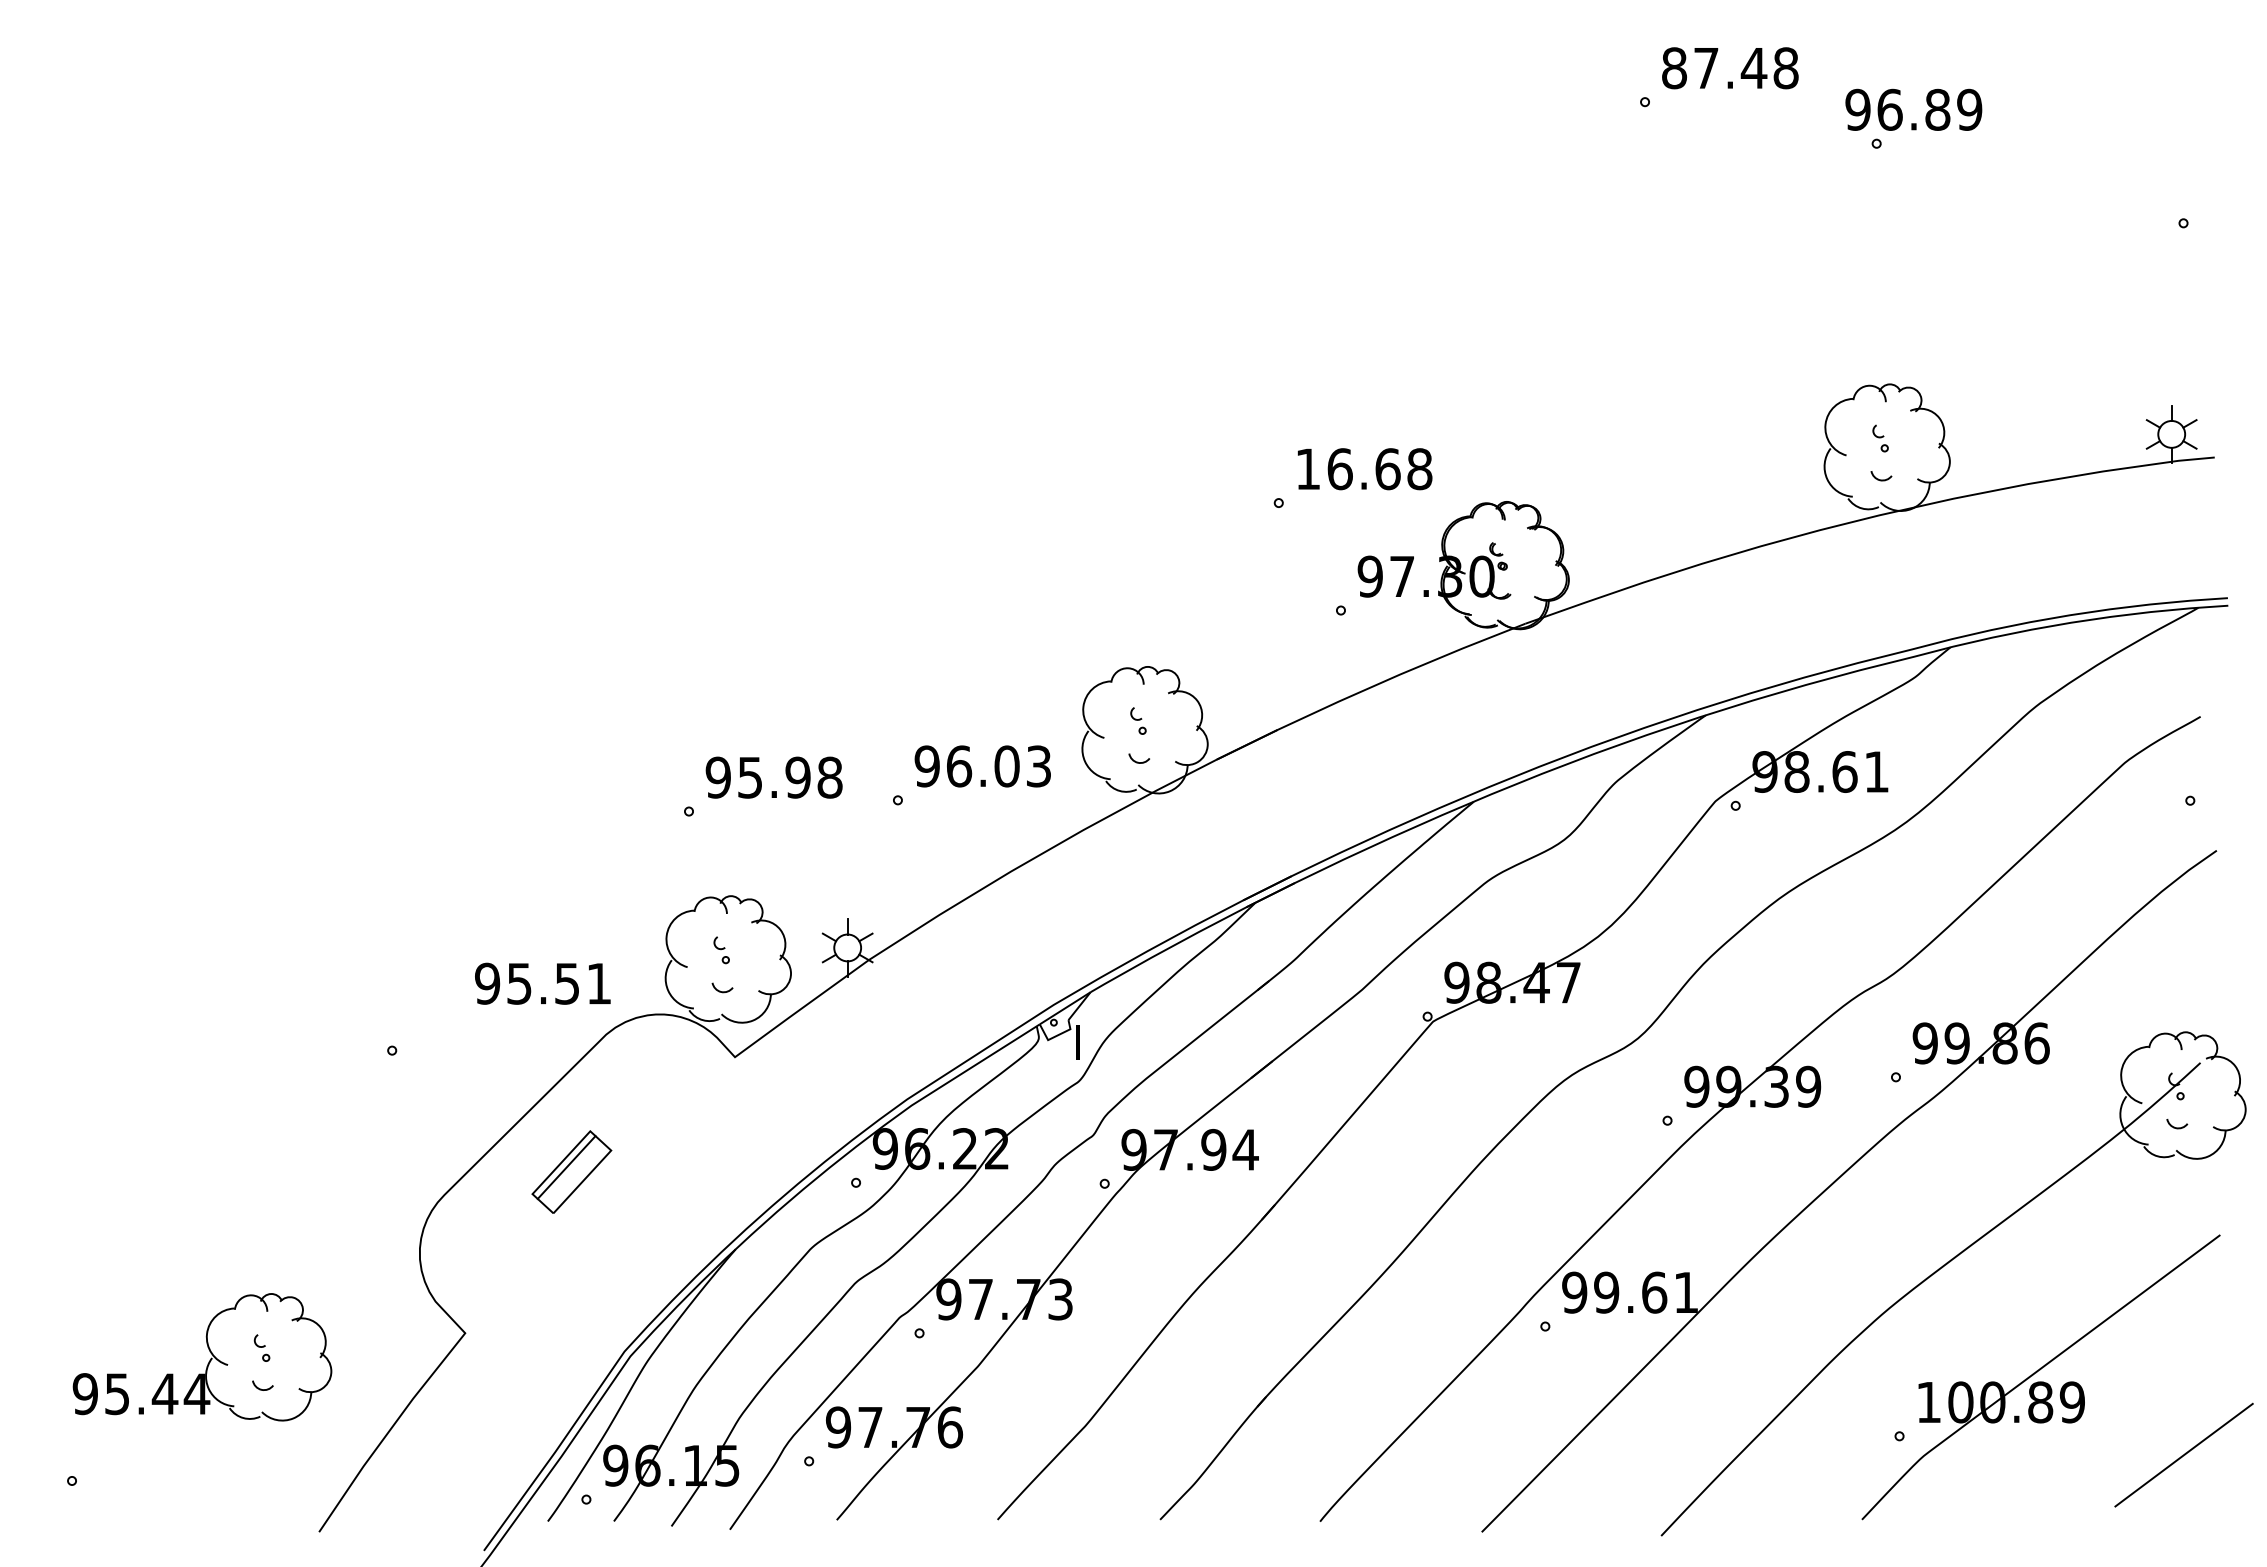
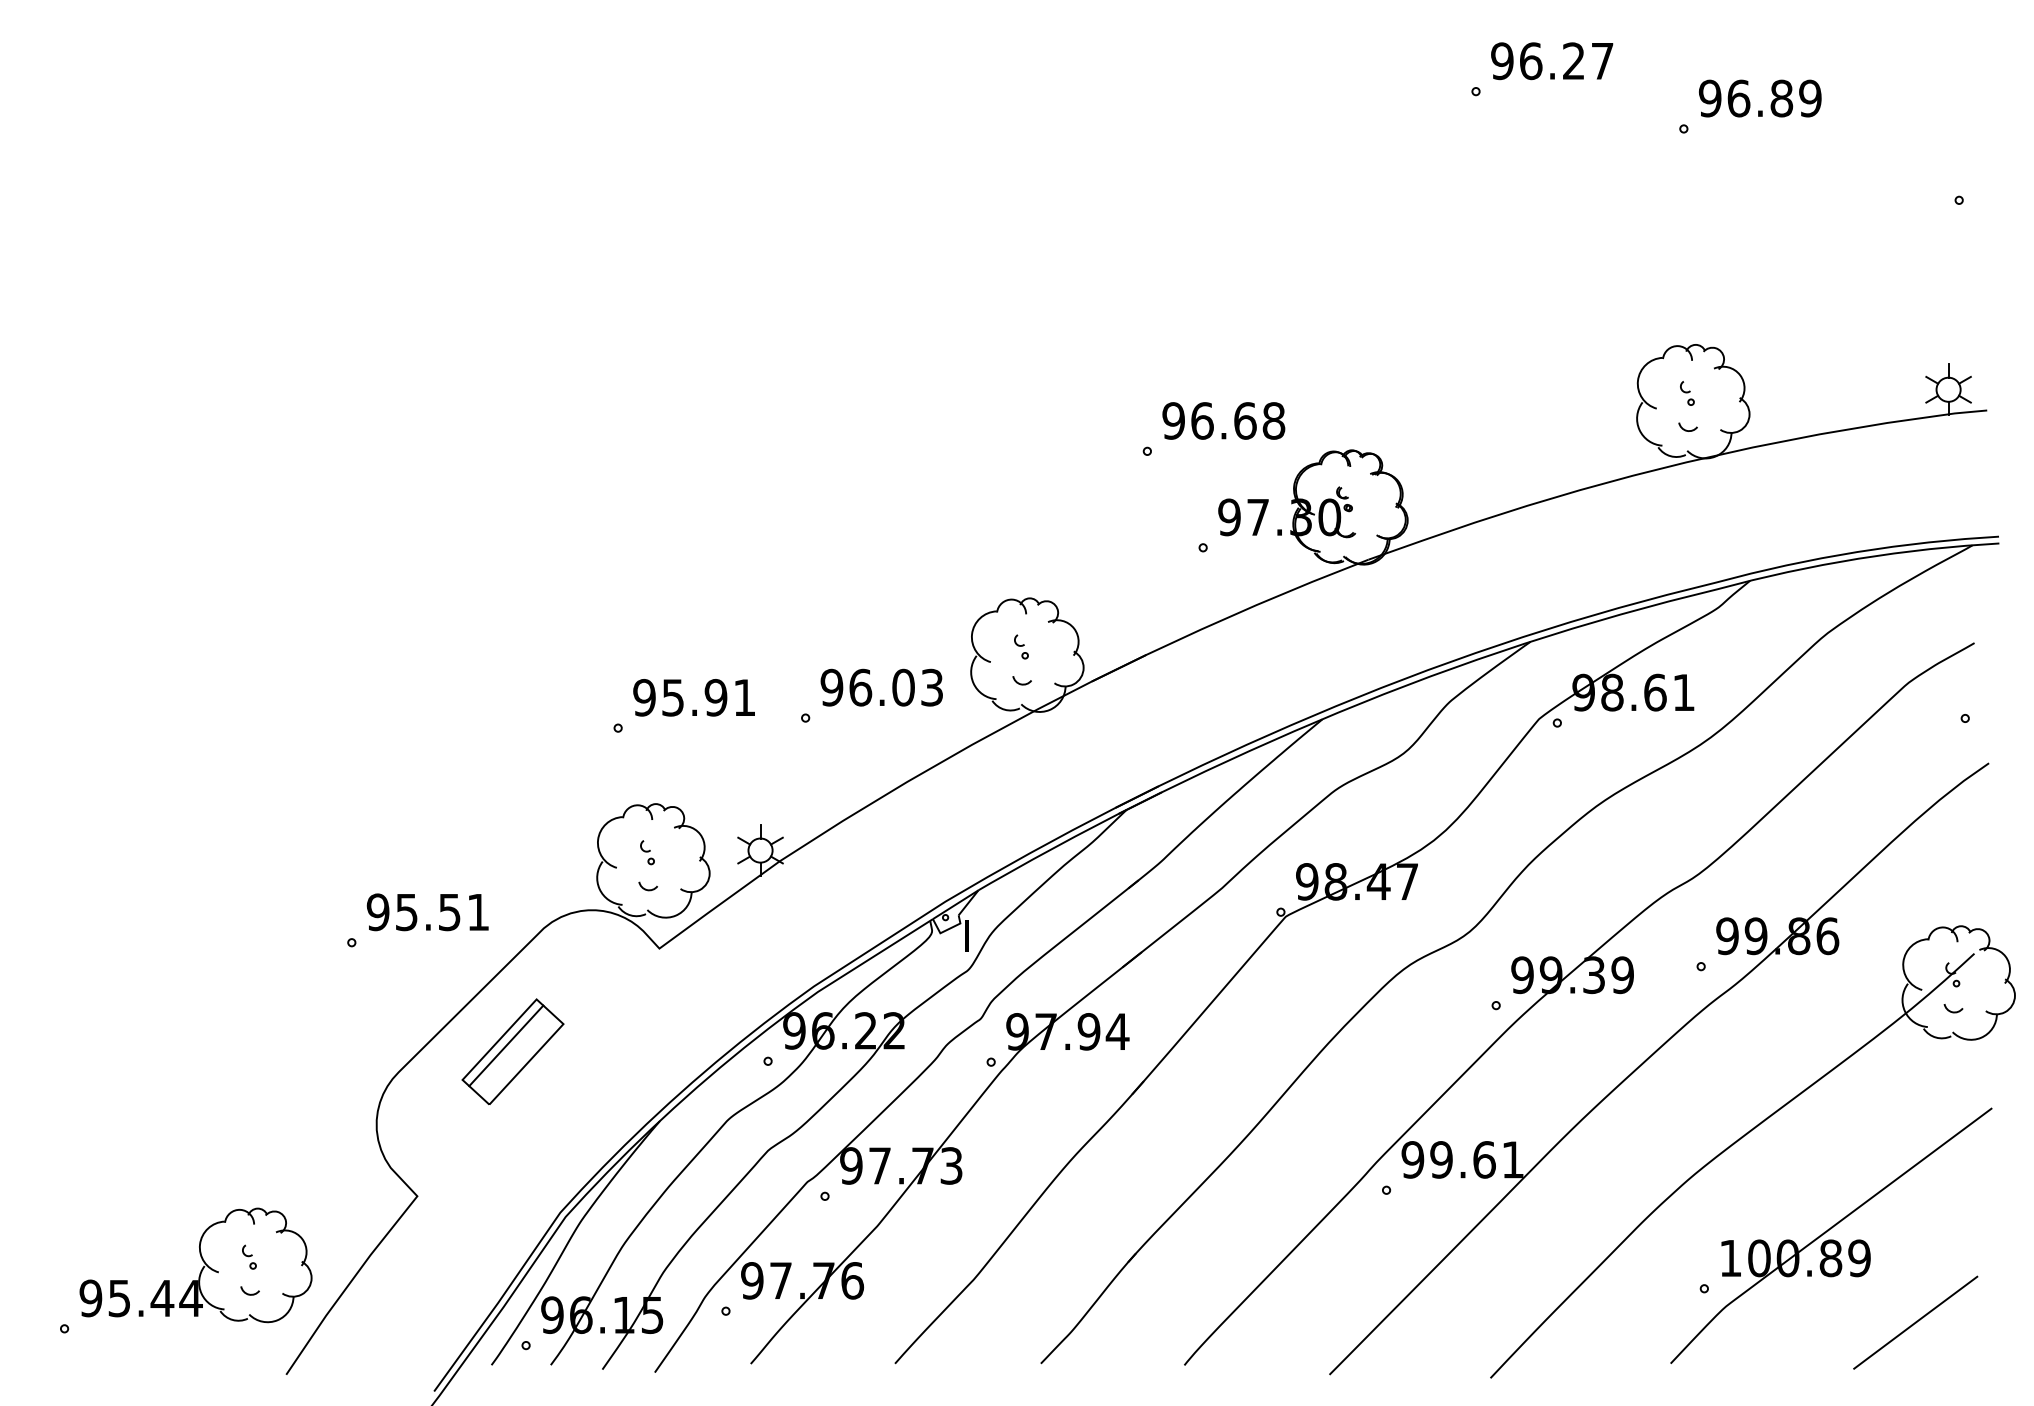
text: (1729, 68) -> (1551, 61), 87.48 -> 96.27
text: (1913, 109) -> (1759, 98), moved
text: (1307, 469) -> (1173, 421), 16.68 -> 96.68
text: (829, 777) -> (744, 697), 95.98 -> 95.91
text: (542, 983) -> (427, 912), moved
part: (571, 1171) -> (512, 1051), size x1.43
part: (208, 1361) -> (201, 1269), moved
line: (2183, 1454) -> (1915, 1322), moved

